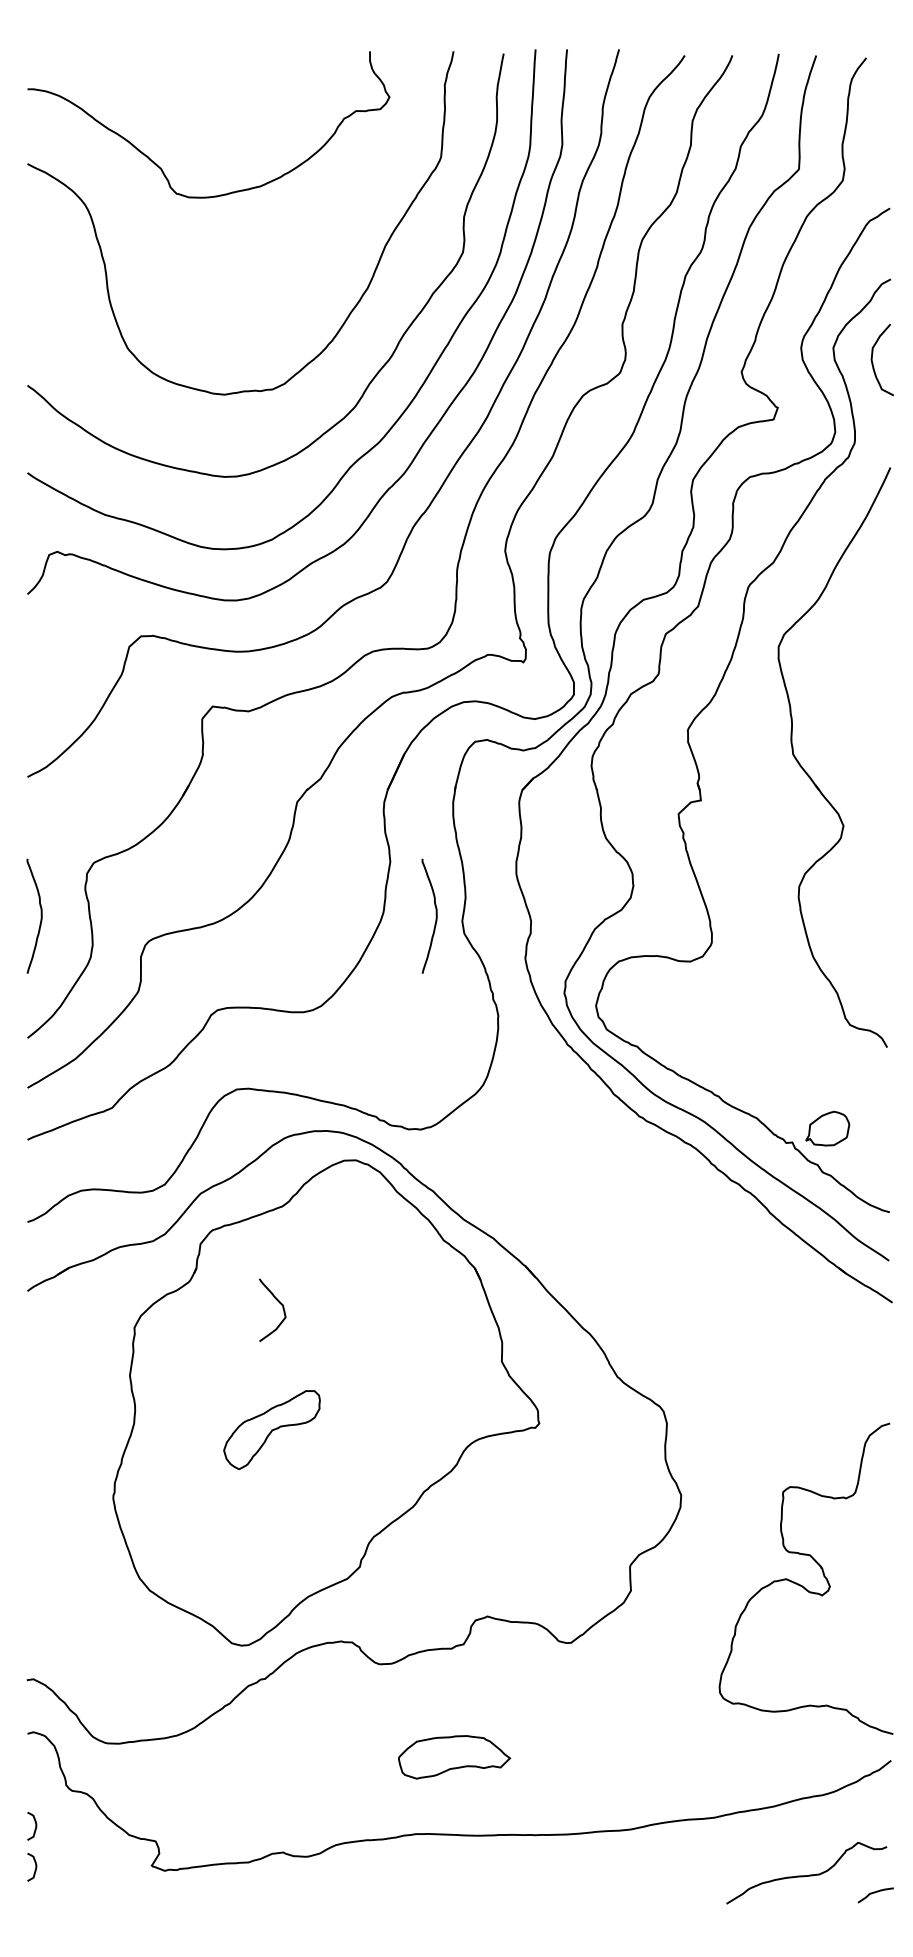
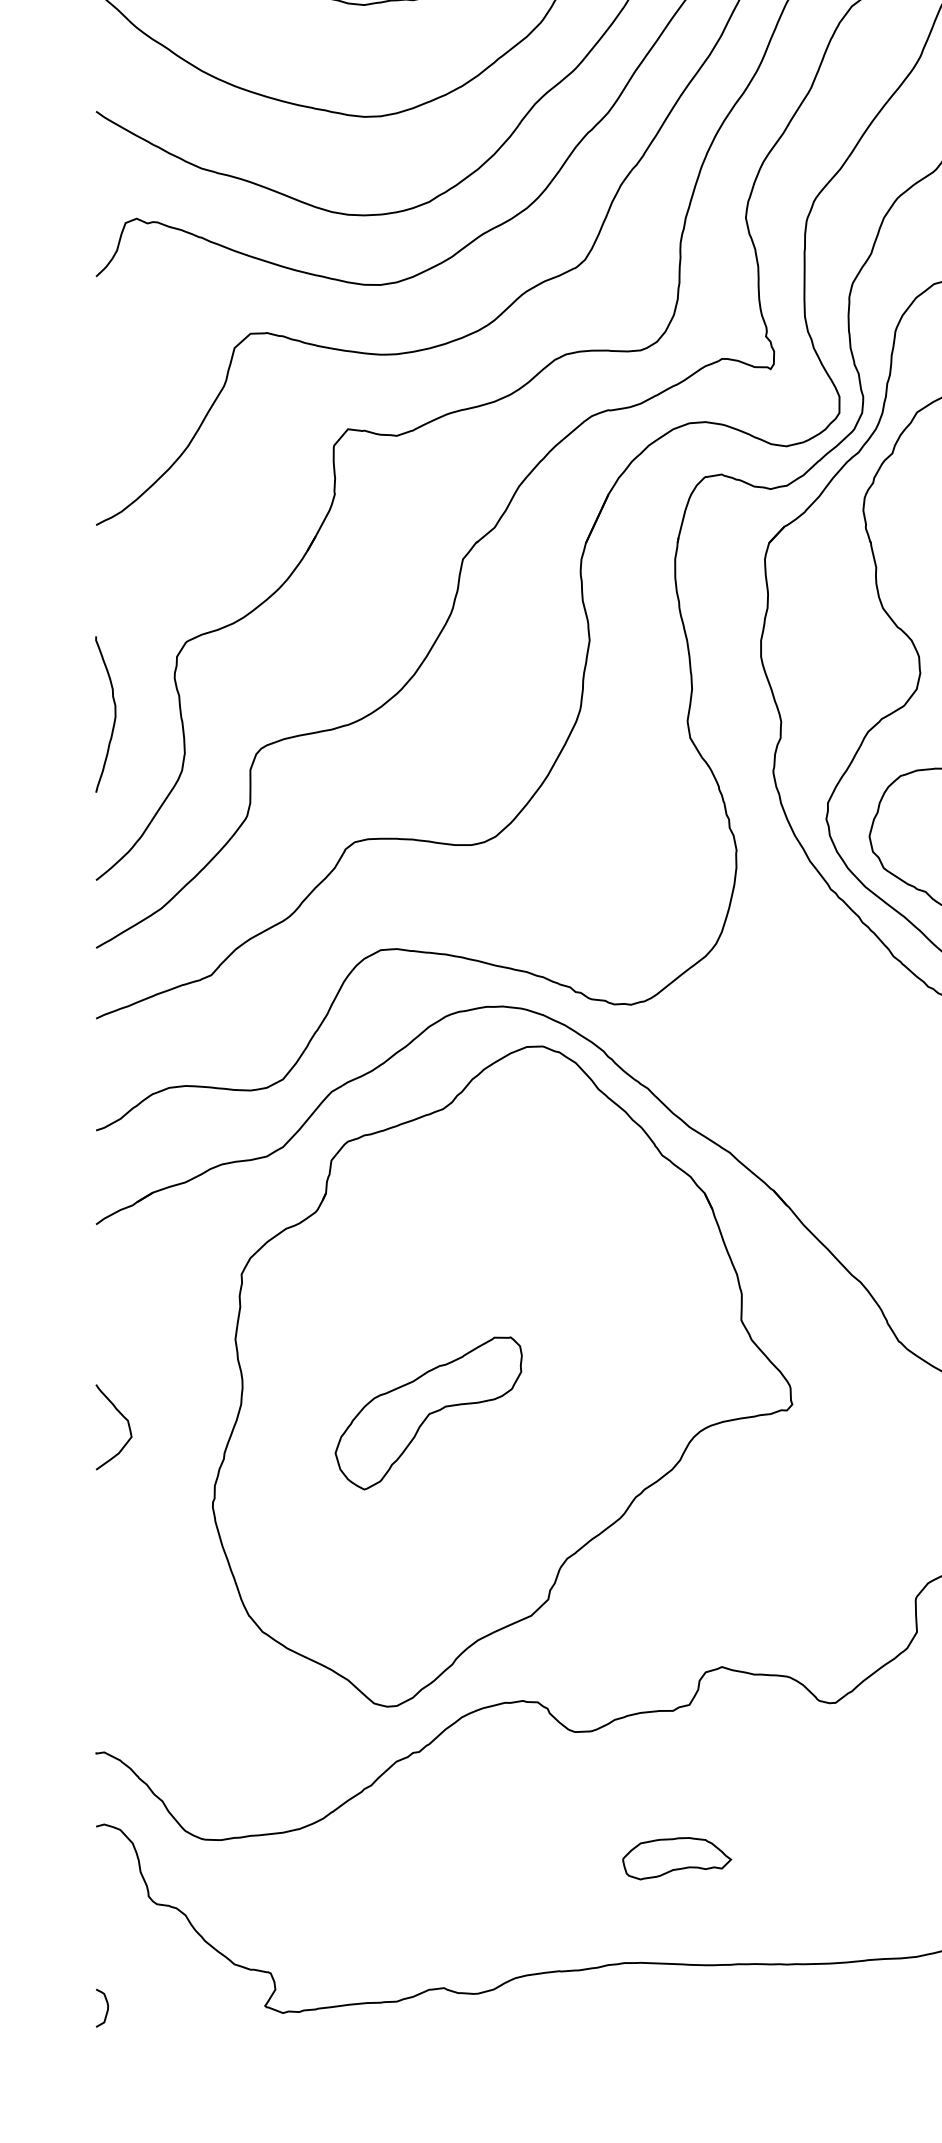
curve: (435, 915) -> (651, 713), removed
curve: (278, 1302) -> (121, 1416), moved
part: (271, 1429) -> (428, 1412), size x1.43
part: (454, 1757) -> (676, 1858), size x0.71
curve: (35, 1826) -> (106, 1952), removed

